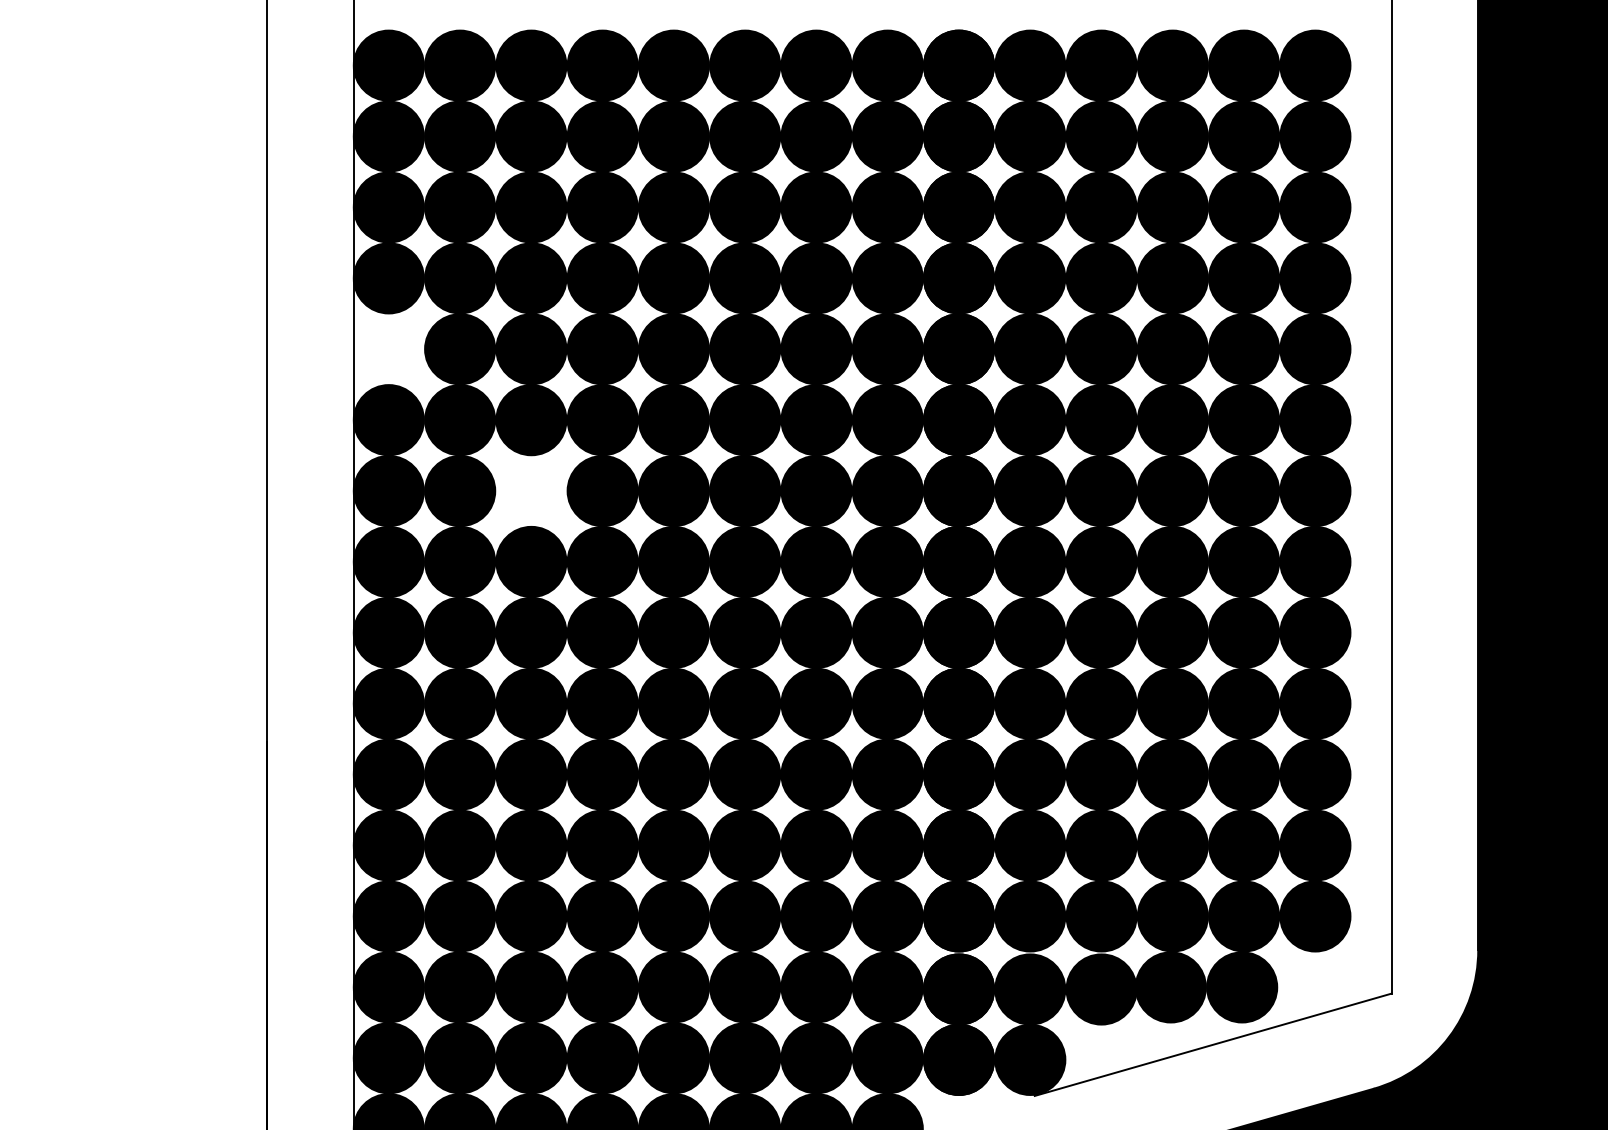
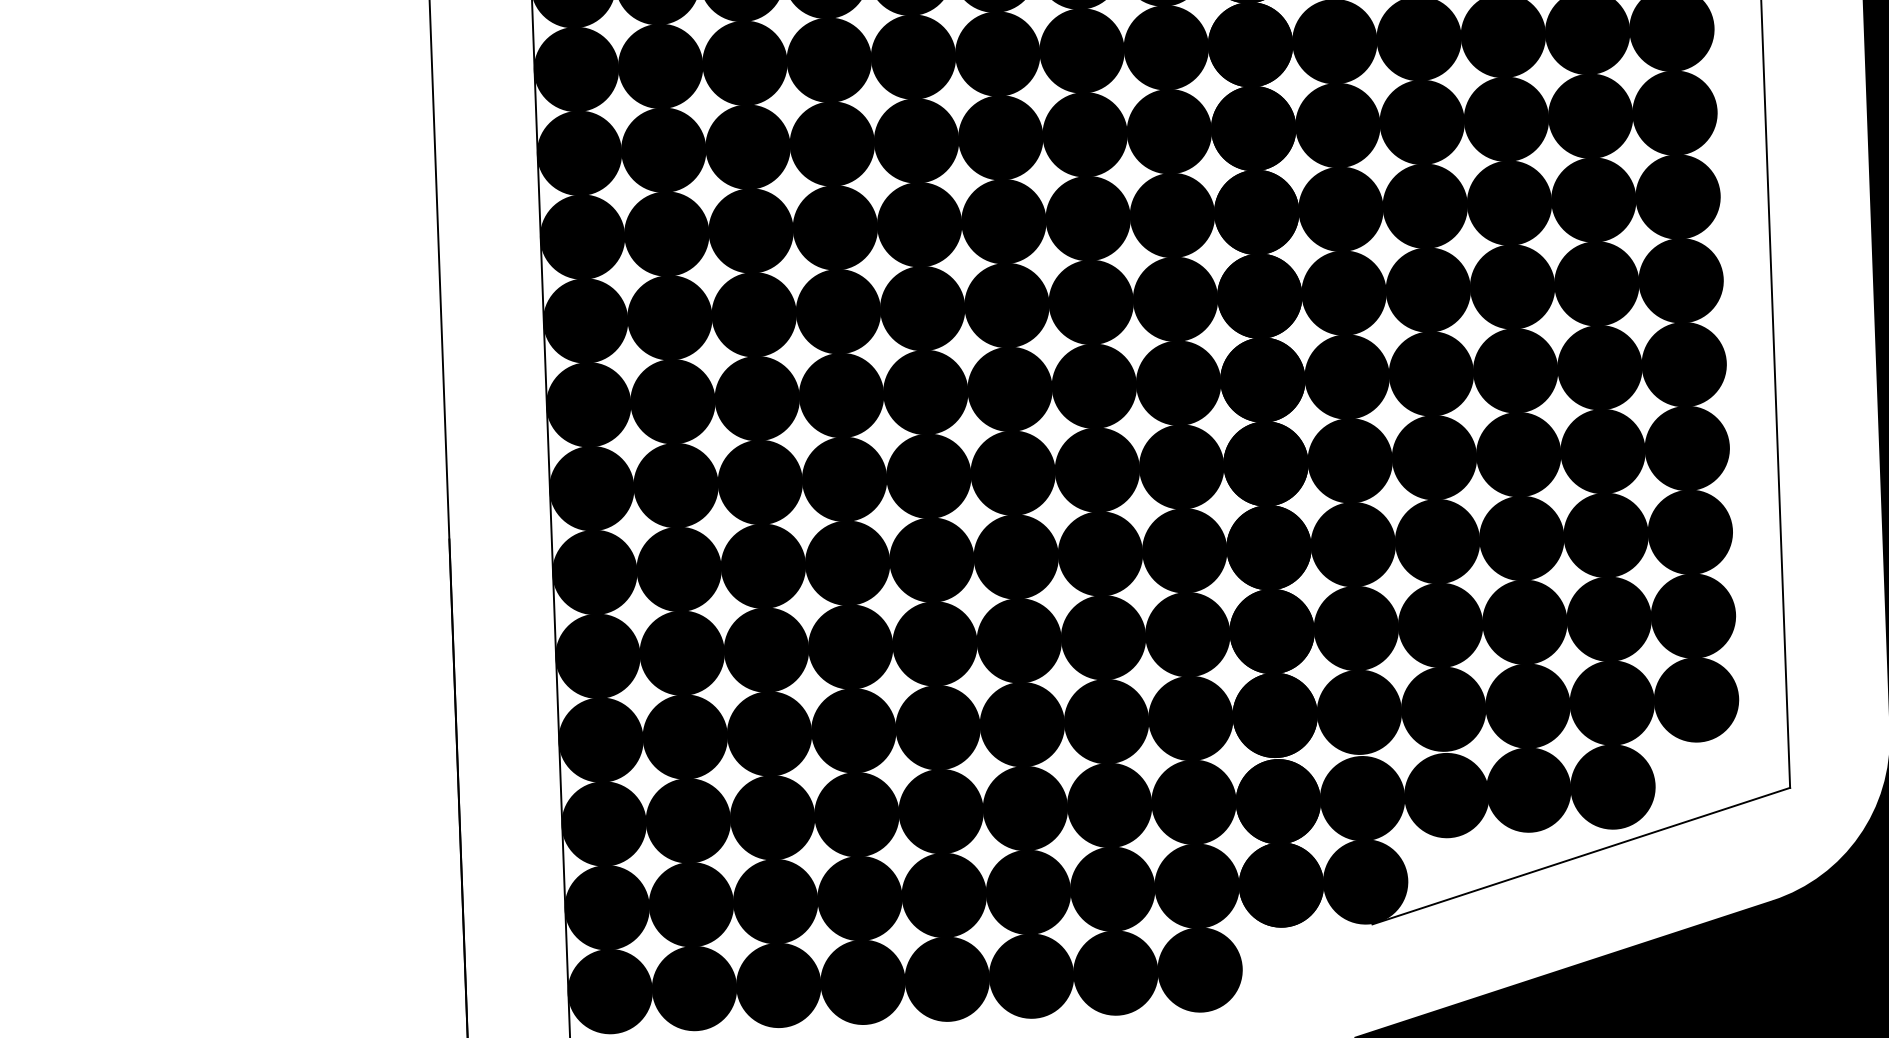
fill: (388, 349) -> (575, 69), added
fill: (531, 491) -> (751, 231), added

